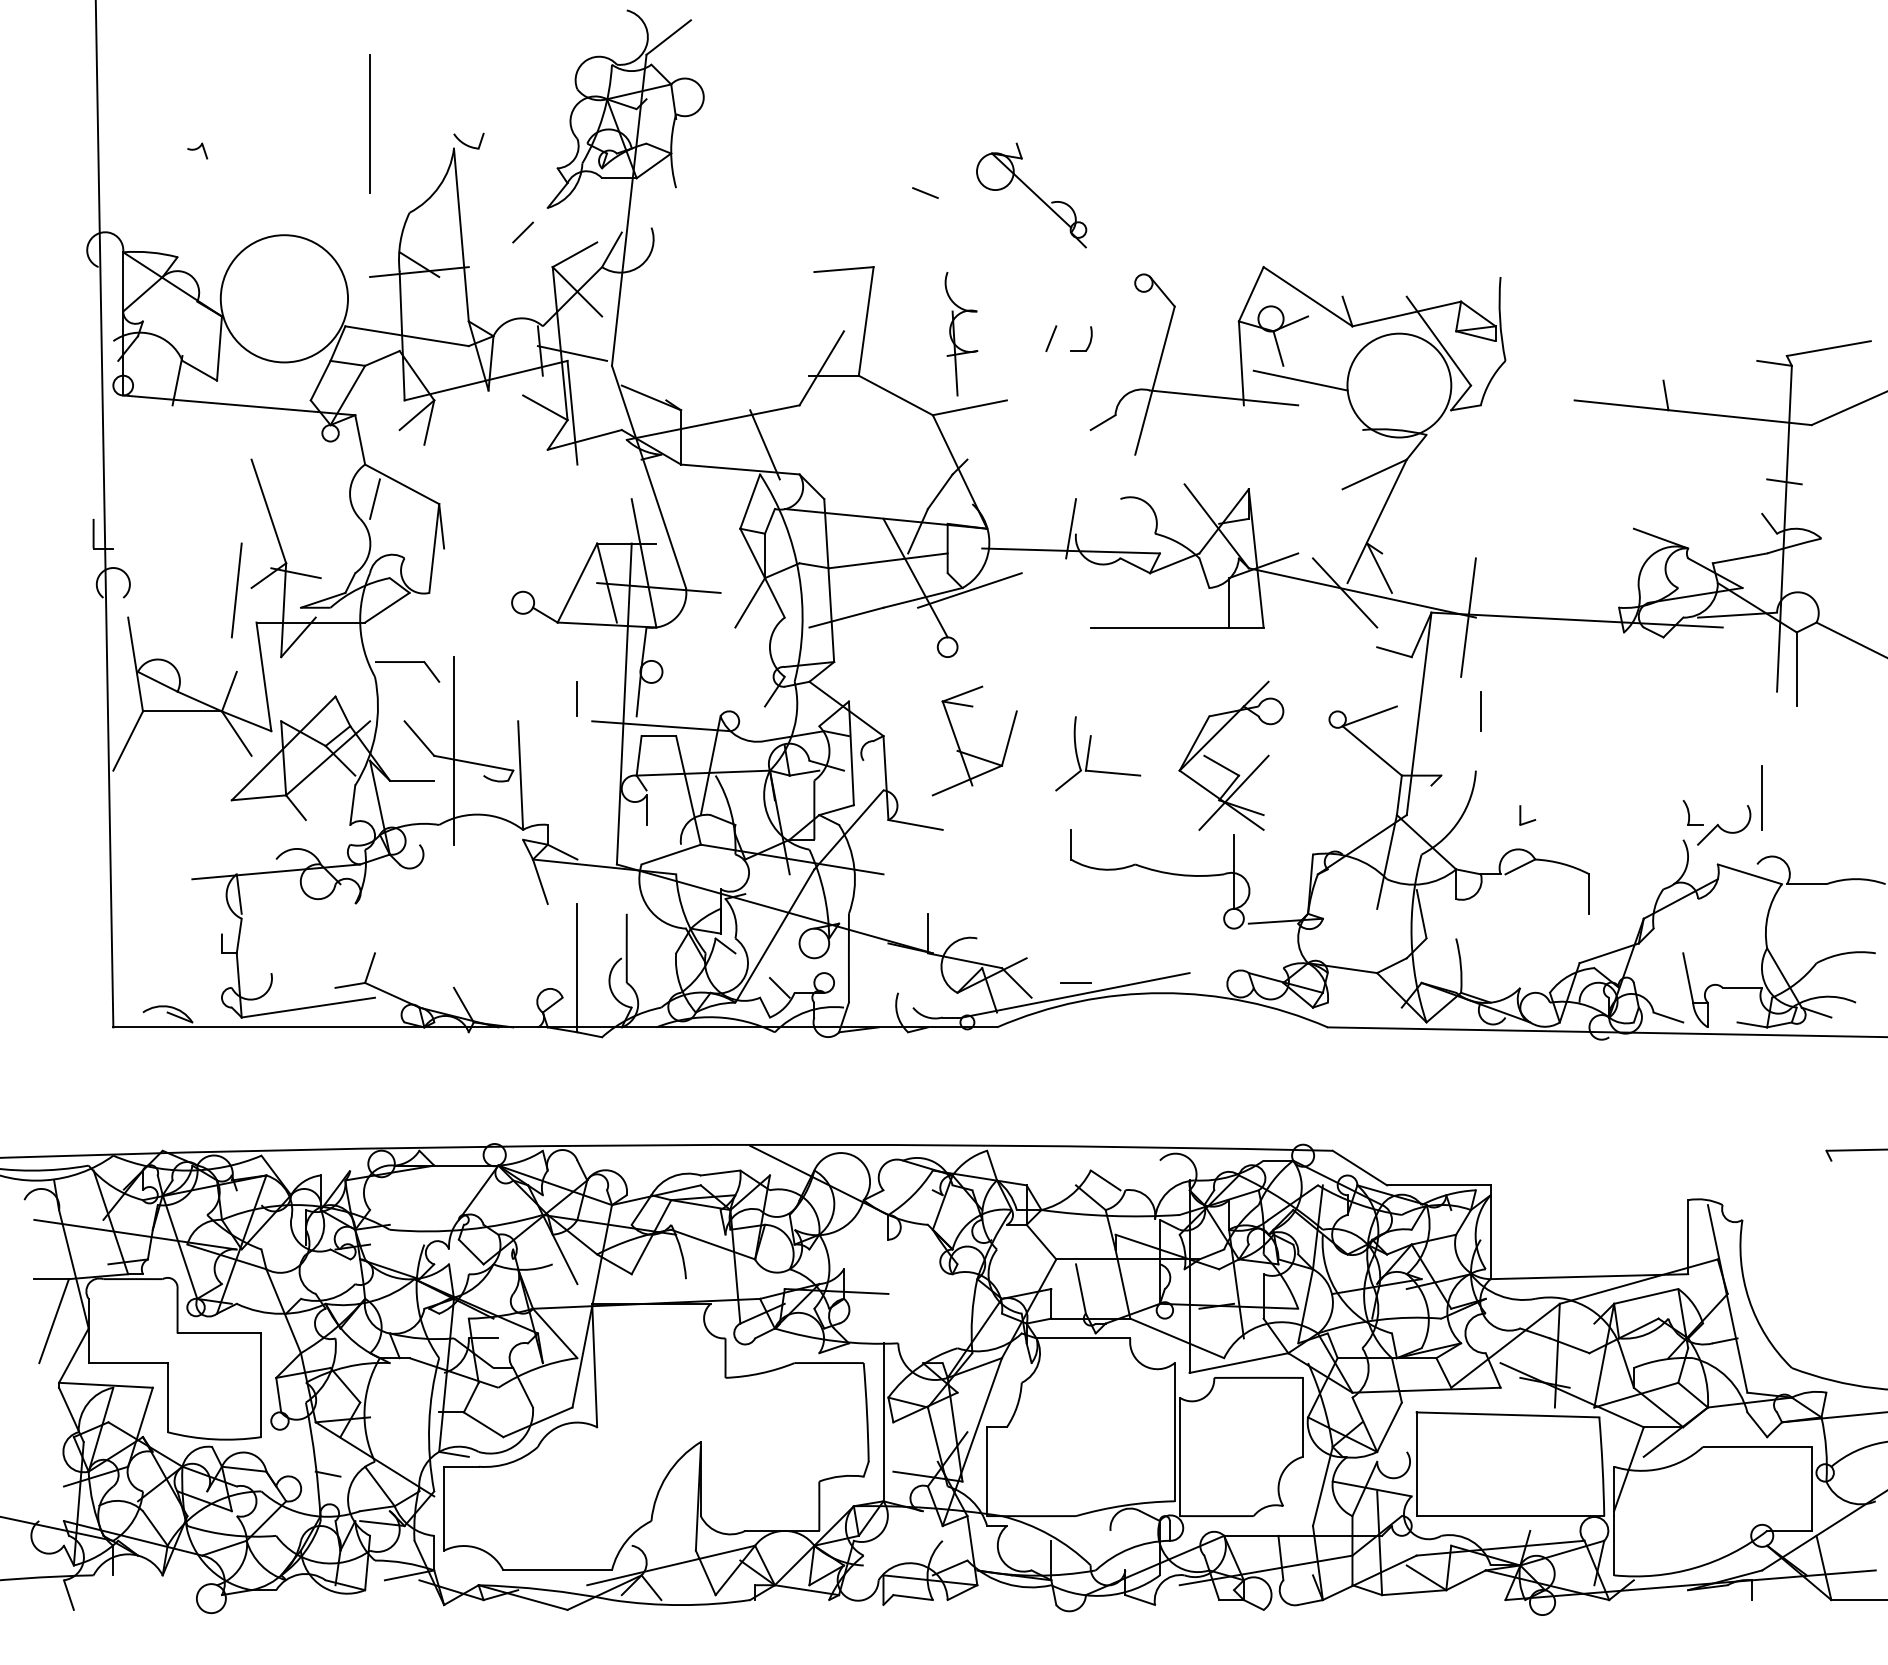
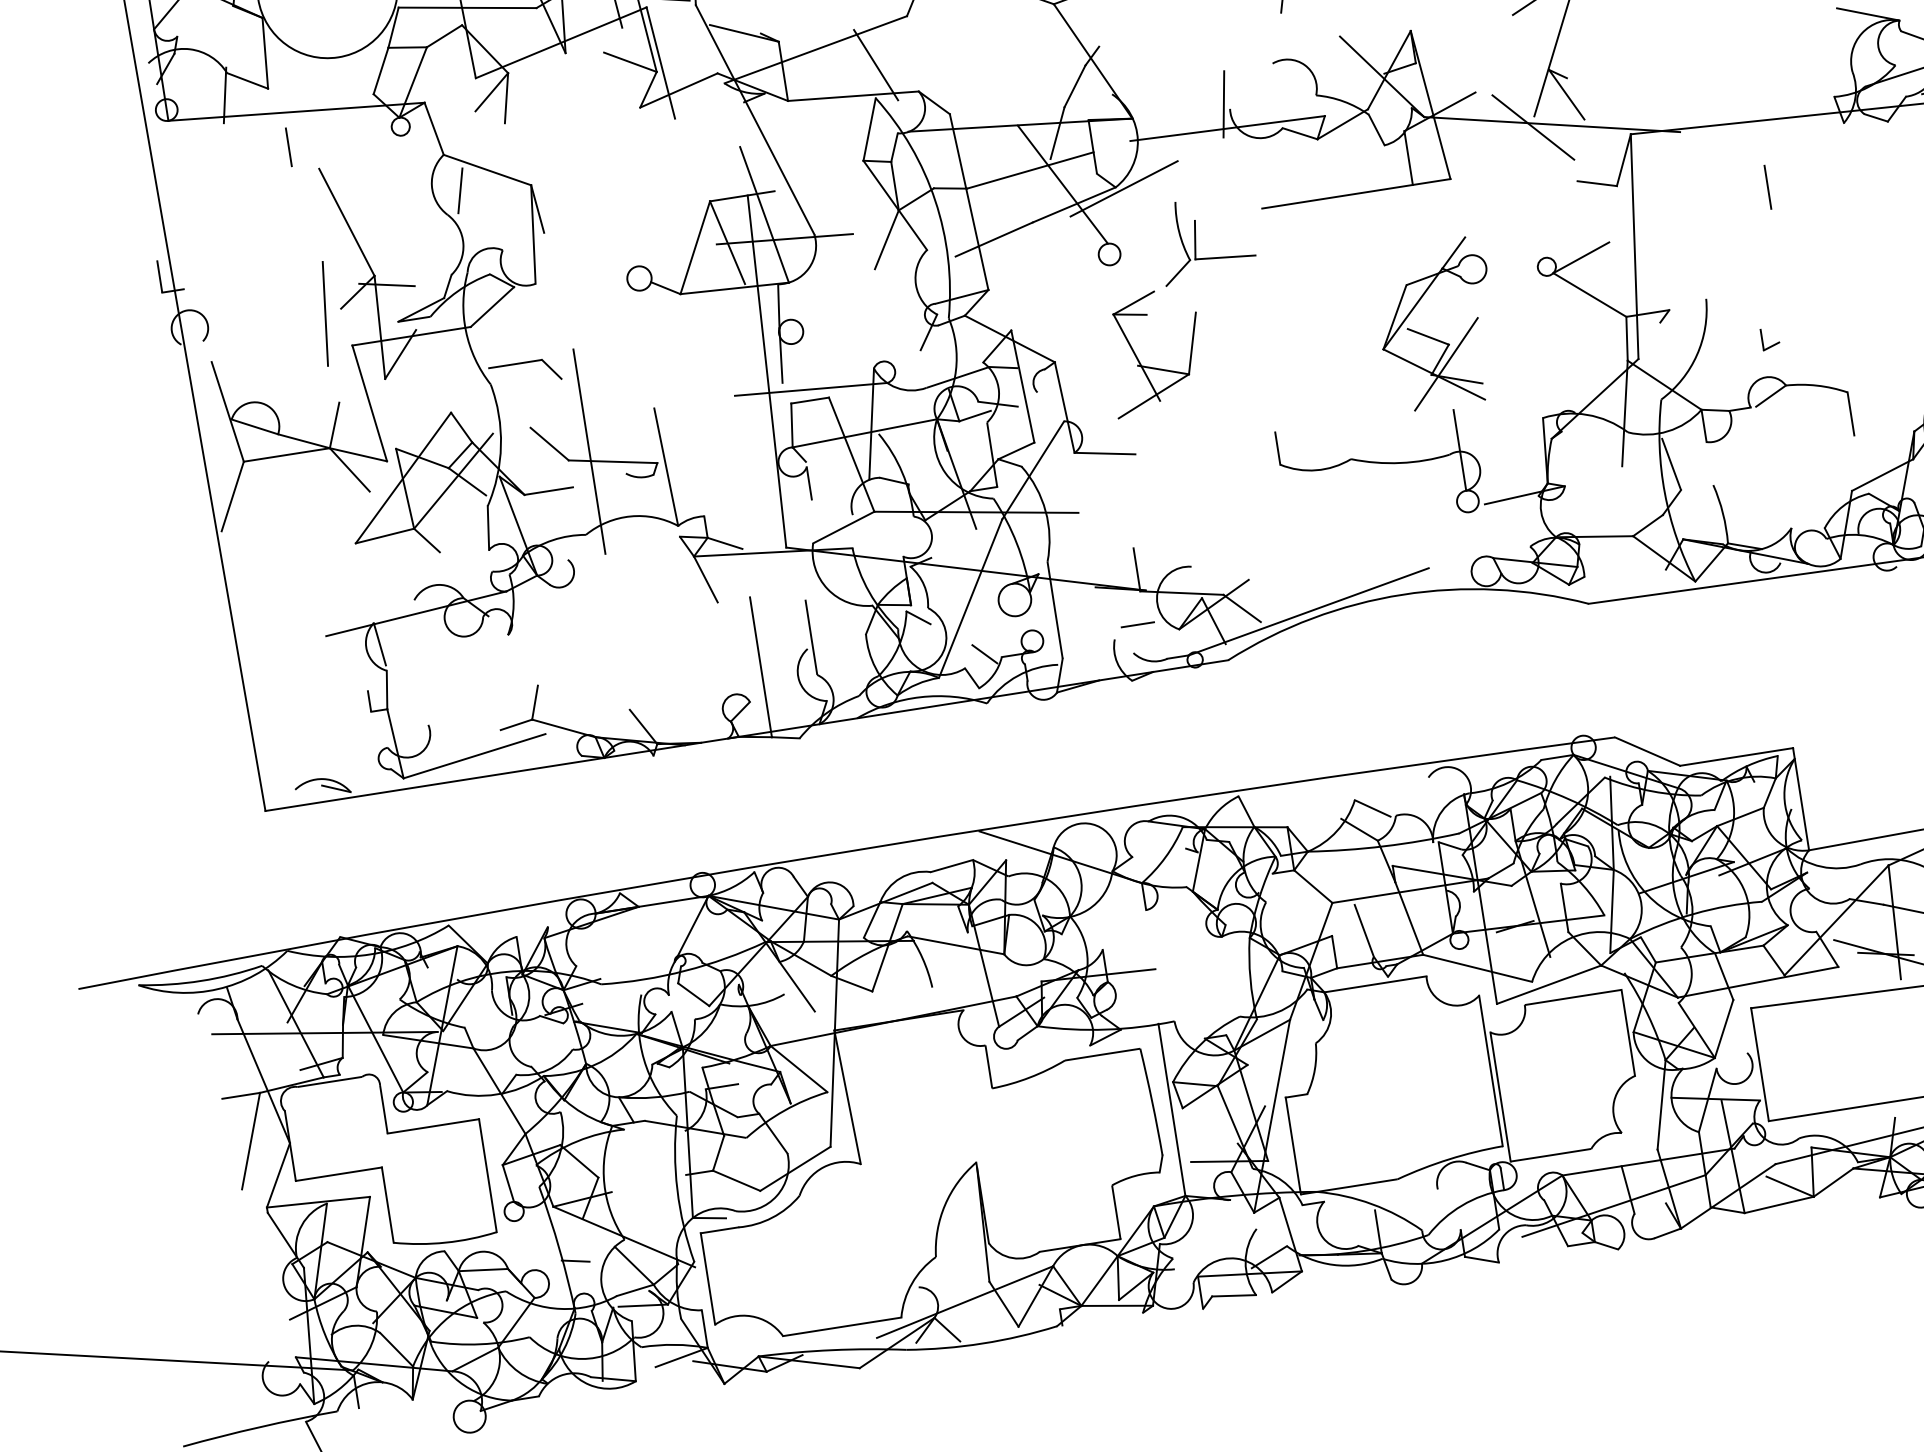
line: (1468, 617) -> (1671, 133), removed
line: (576, 698) -> (287, 146), moved
line: (1480, 711) -> (1767, 187), moved
part: (1089, 753) -> (1196, 240), moved
line: (1075, 982) -> (1137, 624), moved

